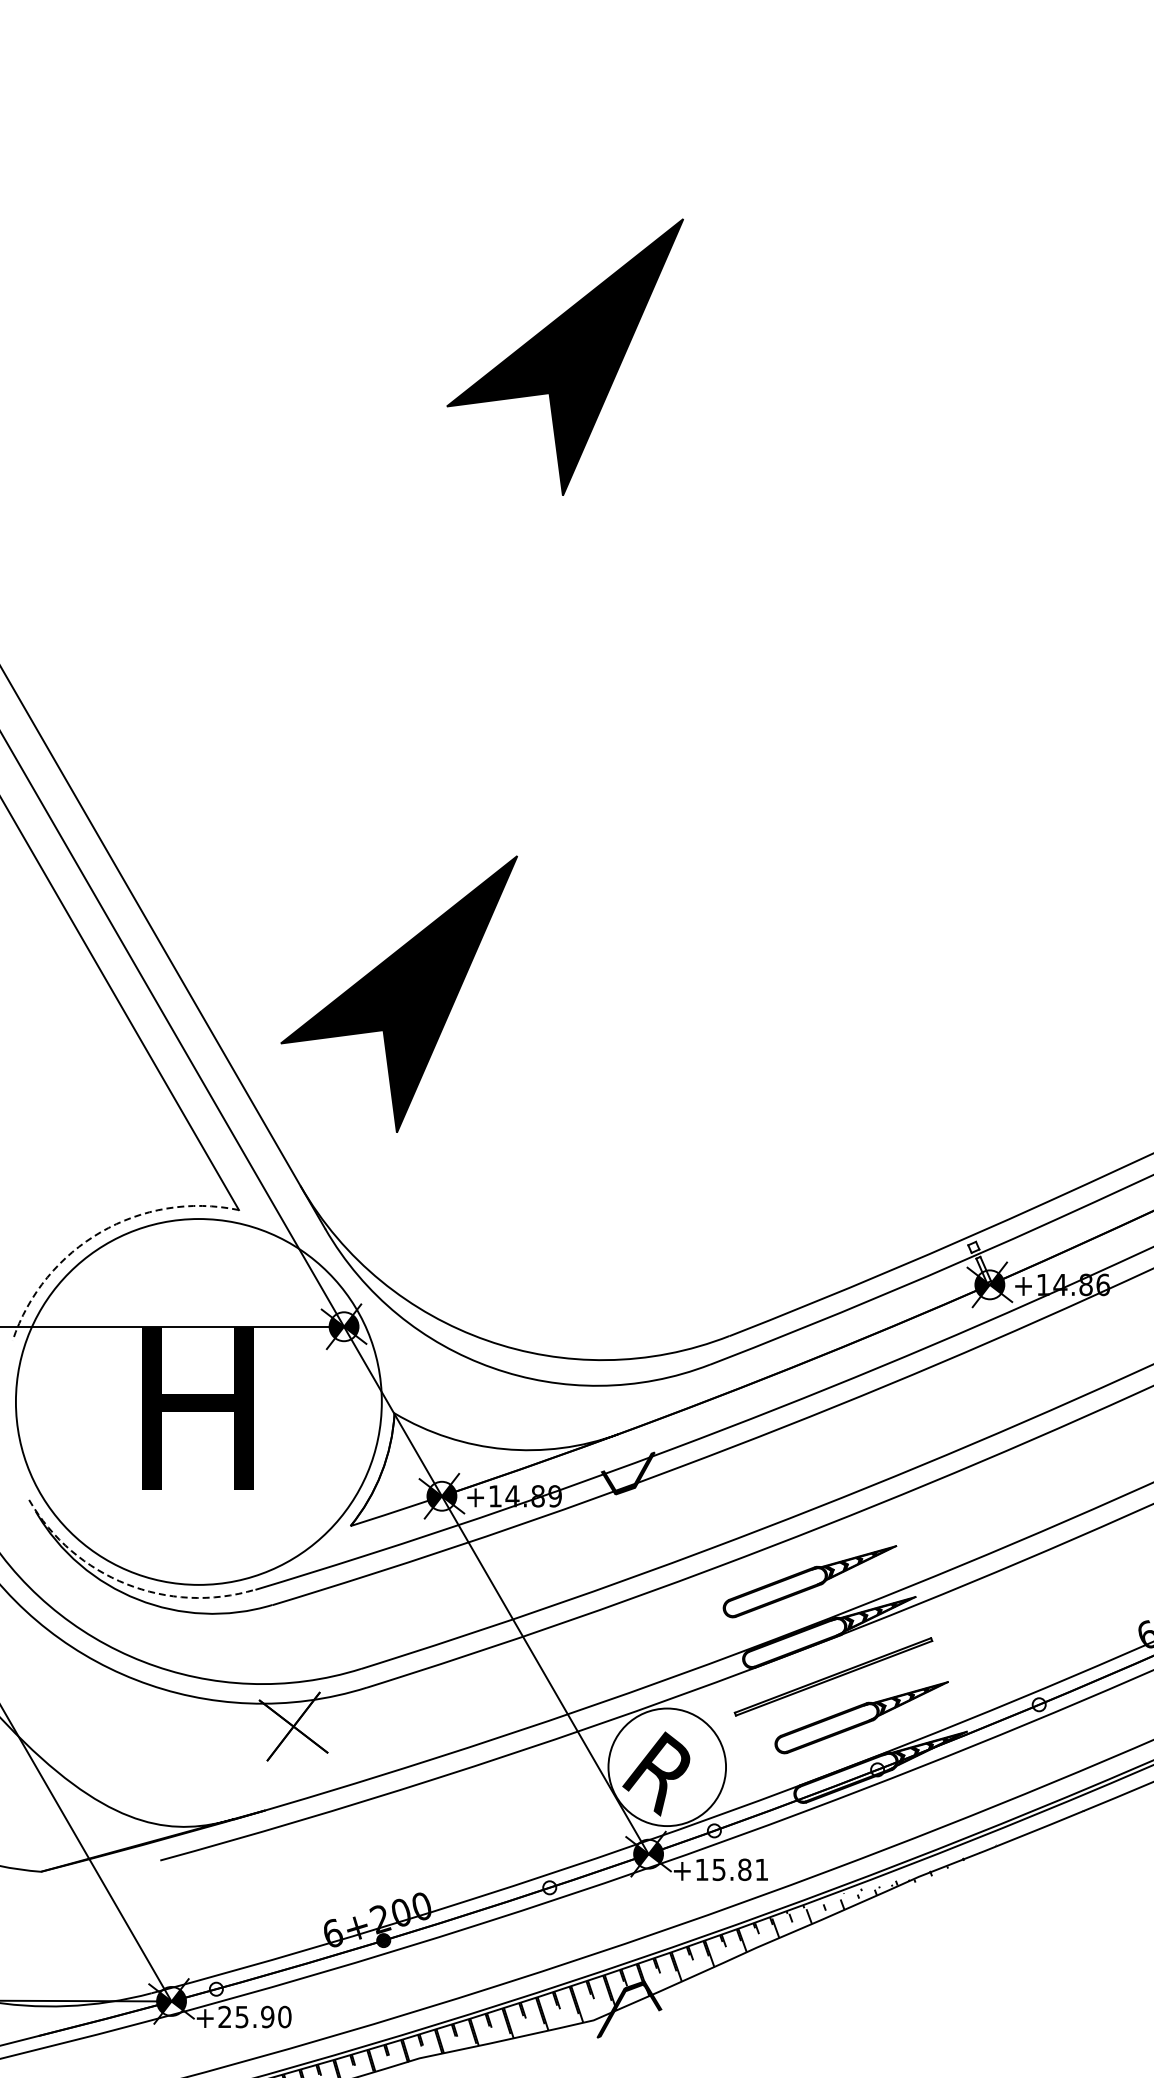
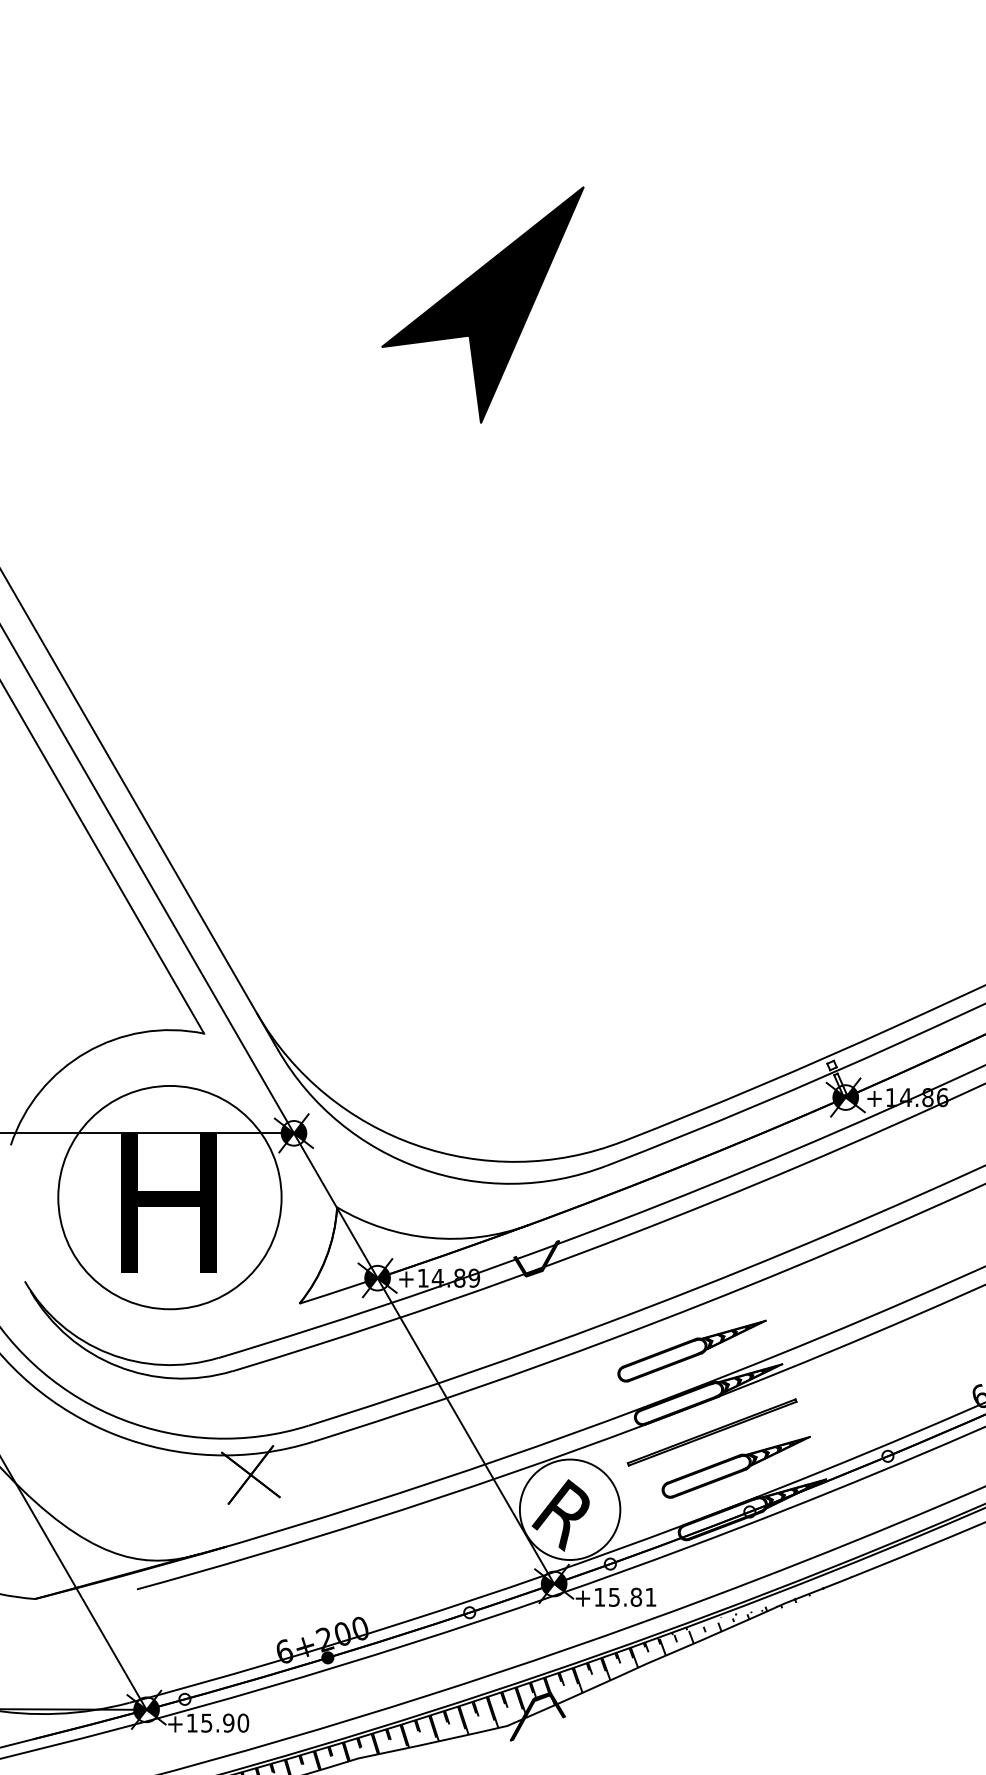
part: (398, 993) -> (340, 848), removed
arc: (100, 1232) -> (85, 1052), dashed -> solid
circle: (198, 1401) -> (169, 1197), size x0.71
arc: (126, 1584) -> (108, 1353), dashed -> solid
text: (224, 2016) -> (191, 1722), +25.90 -> +15.90

